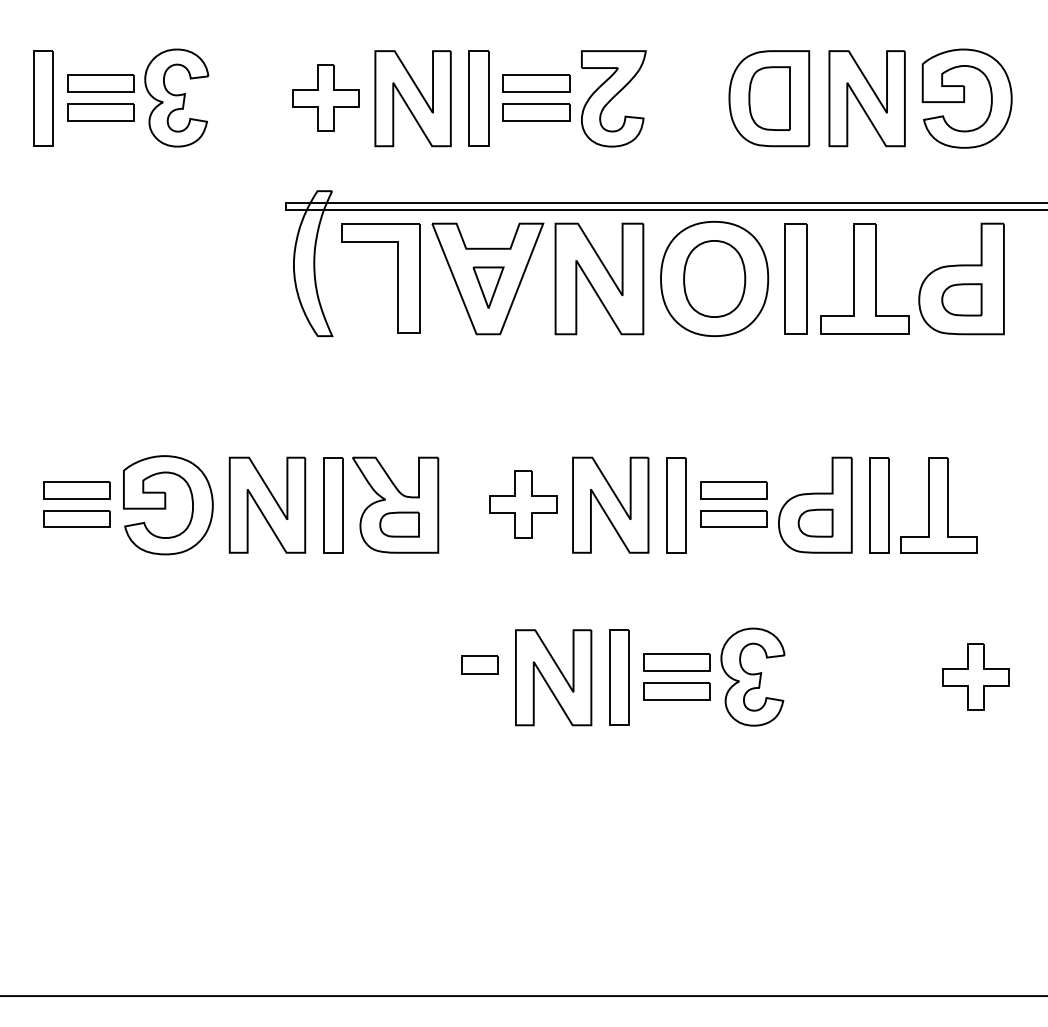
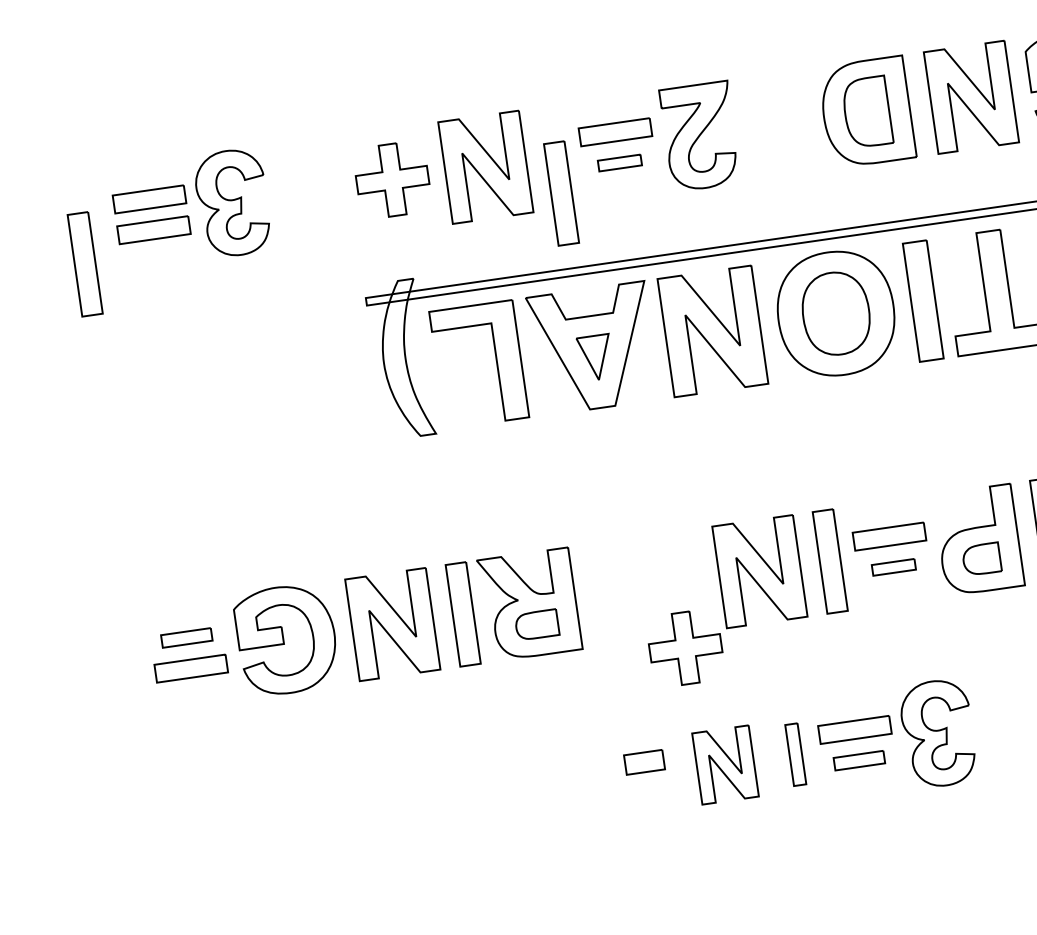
part: (43, 98) -> (85, 264), moved
part: (478, 98) -> (561, 193), moved
part: (536, 112) -> (619, 163), size x0.6
part: (76, 490) -> (186, 638), size x0.7
part: (523, 504) -> (685, 648), moved
part: (733, 518) -> (893, 566), size x0.6
part: (553, 677) -> (725, 764), size x0.7
part: (619, 677) -> (795, 754), size x0.6
part: (676, 691) -> (858, 760), size x0.7

